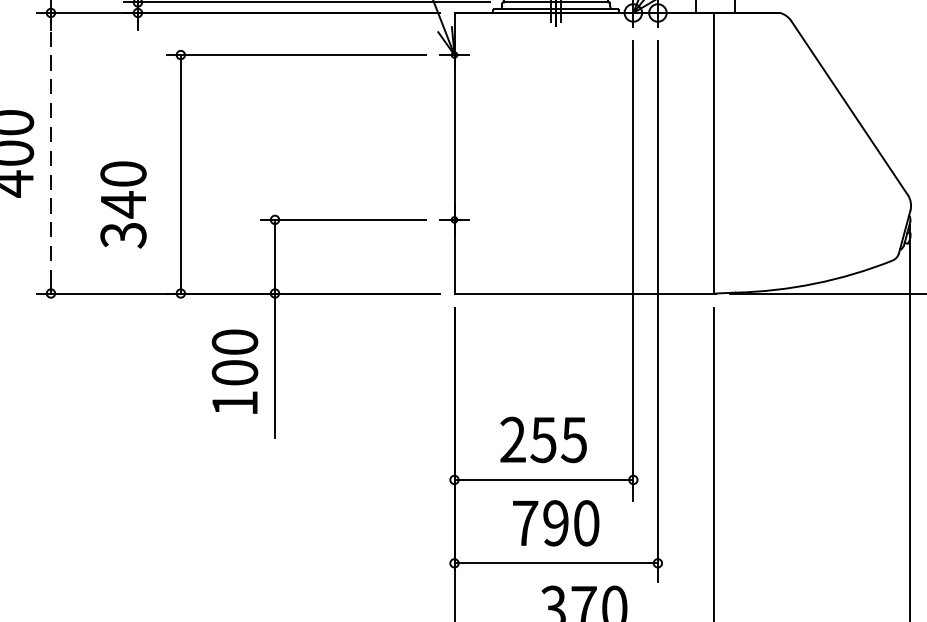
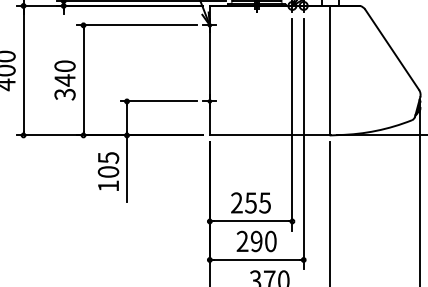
line: (50, 152) -> (23, 70), dashed -> solid
text: (122, 204) -> (64, 80), moved
text: (234, 341) -> (108, 157), 100 -> 105
text: (525, 521) -> (242, 240), 790 -> 290

